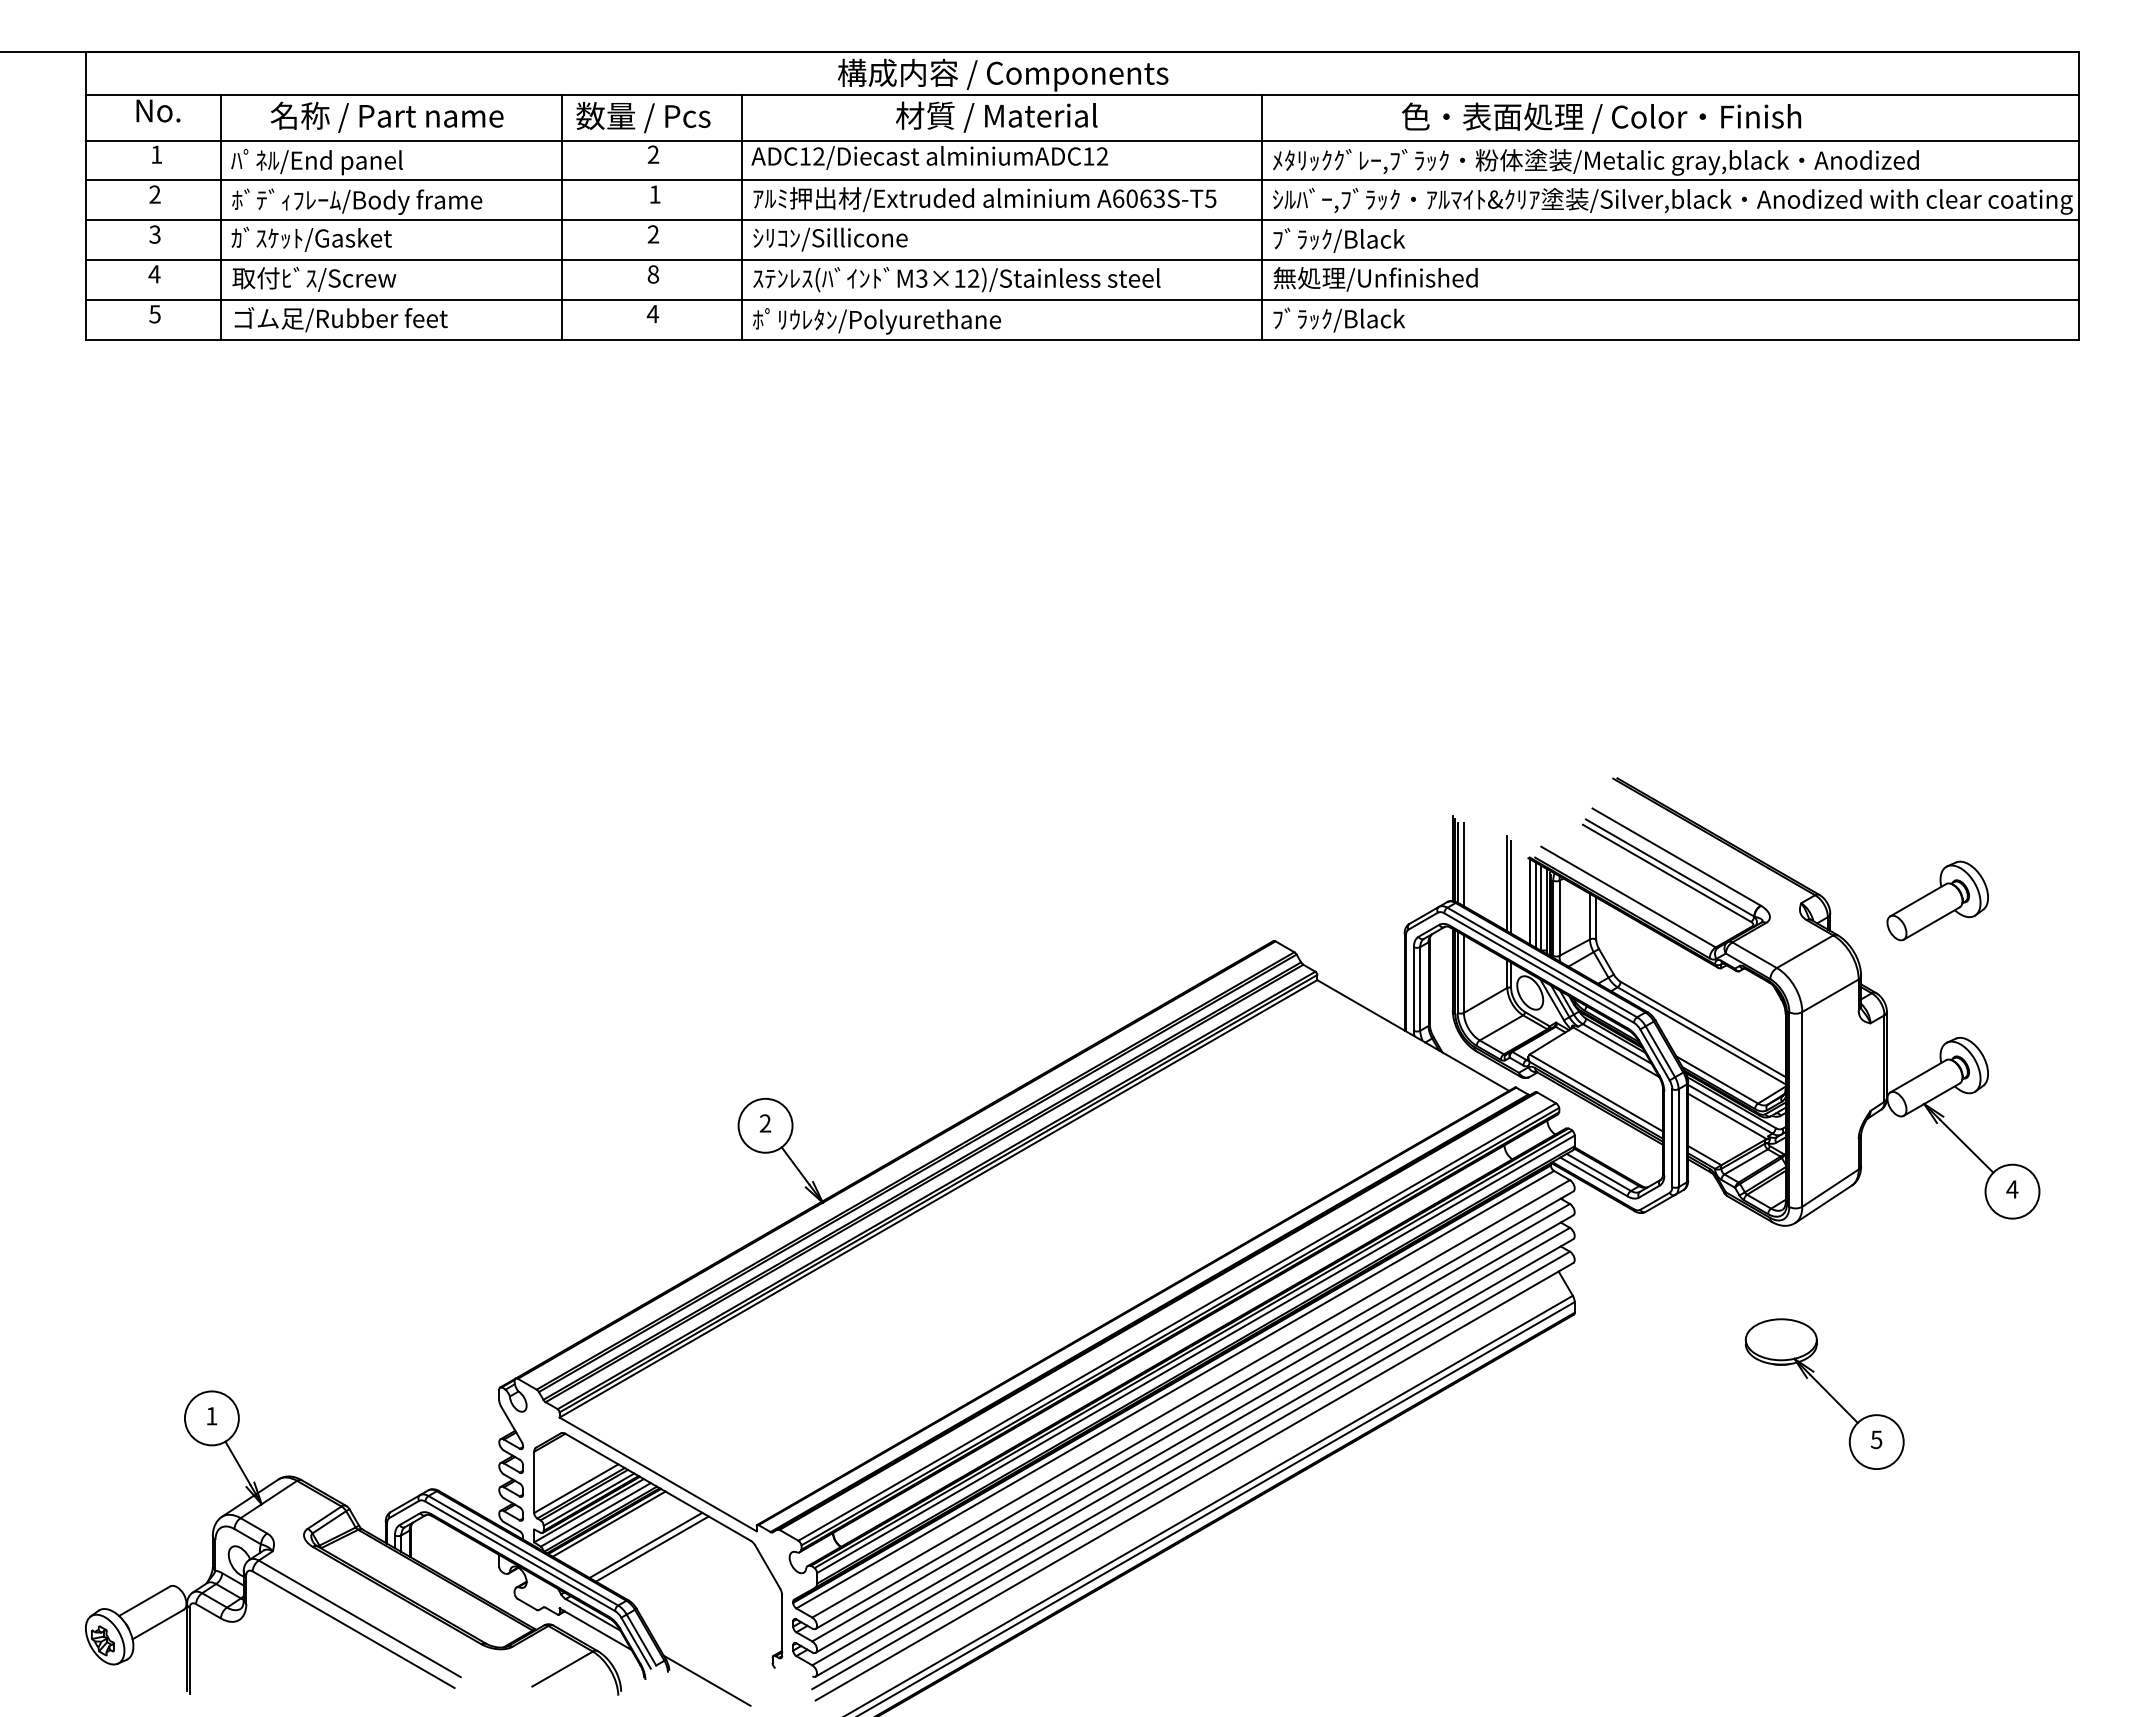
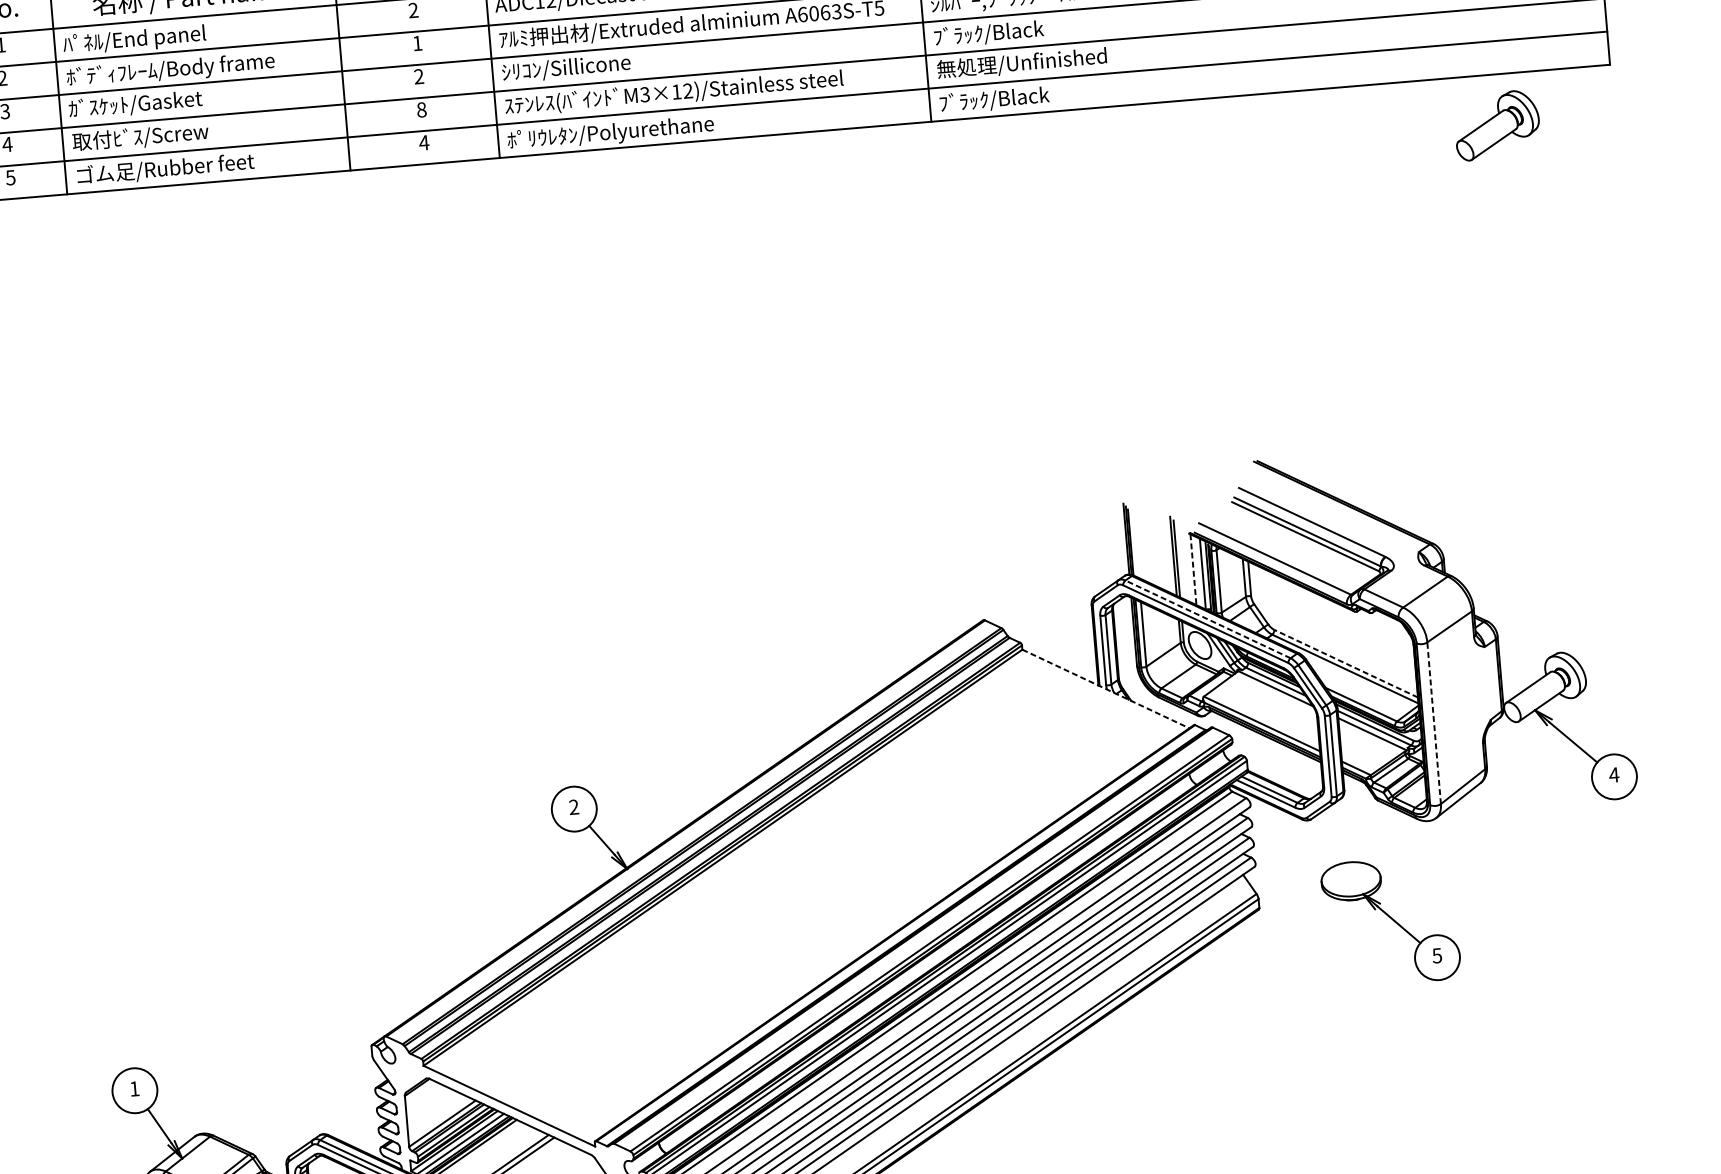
line: (1463, 864) -> (1135, 543), removed
part: (1937, 900) -> (1496, 125), moved
line: (1529, 901) -> (1193, 569), solid -> dashed
line: (1536, 904) -> (1199, 571), removed
line: (1542, 962) -> (1208, 619), solid -> dashed
line: (1702, 1029) -> (1345, 663), solid -> dashed
line: (1413, 1035) -> (1106, 688), solid -> dashed
line: (1802, 1108) -> (1434, 722), solid -> dashed
part: (1824, 1393) -> (1390, 920), moved

